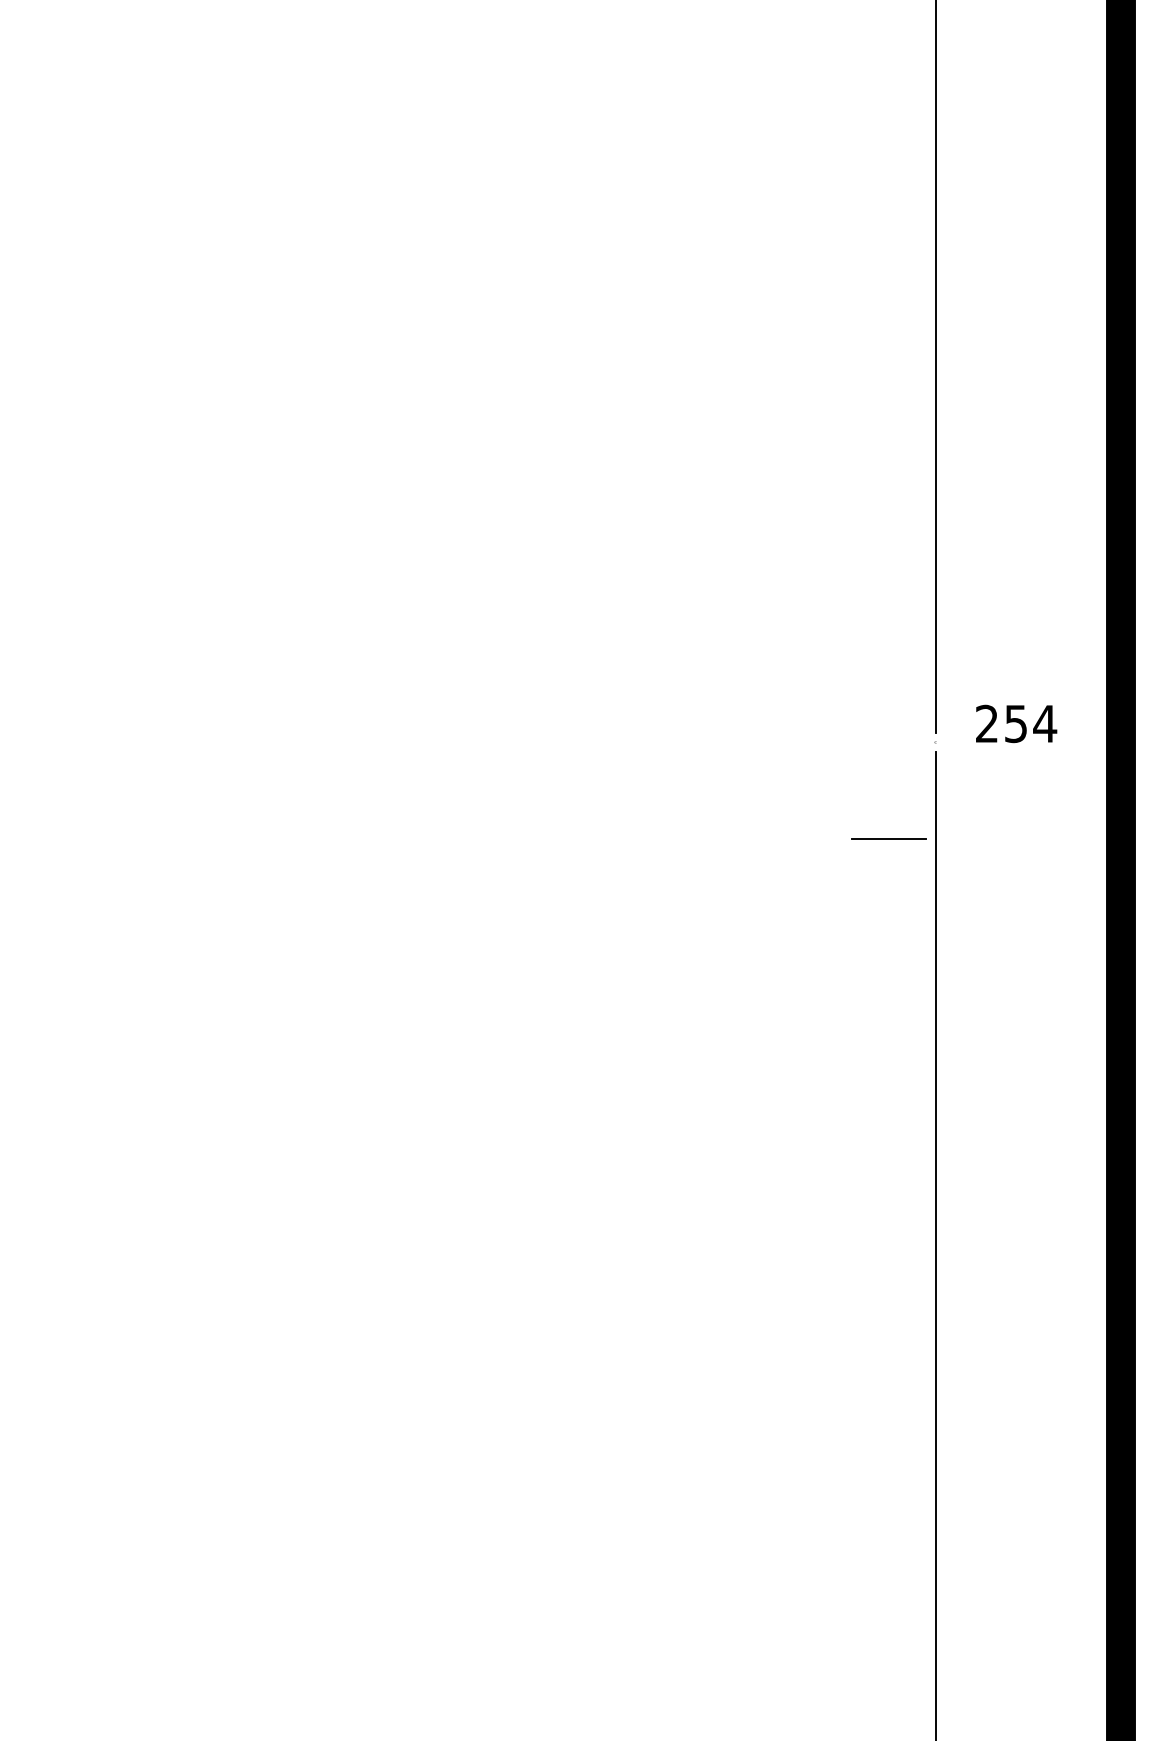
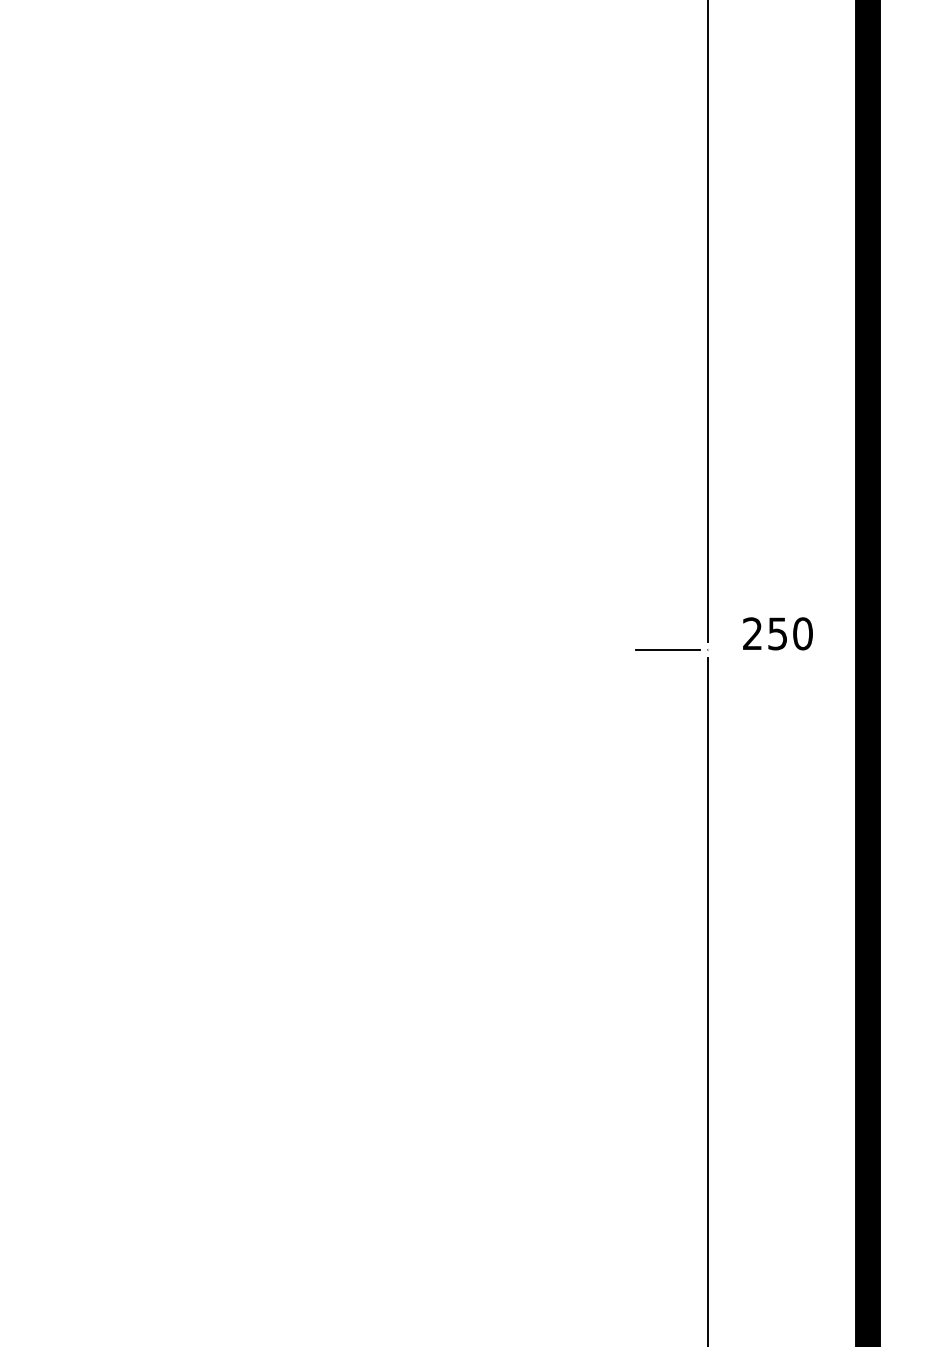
text: (1045, 723) -> (803, 633), 254 -> 250
line: (888, 838) -> (667, 649), moved

